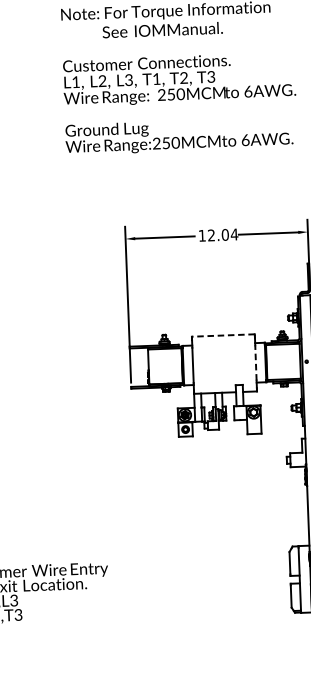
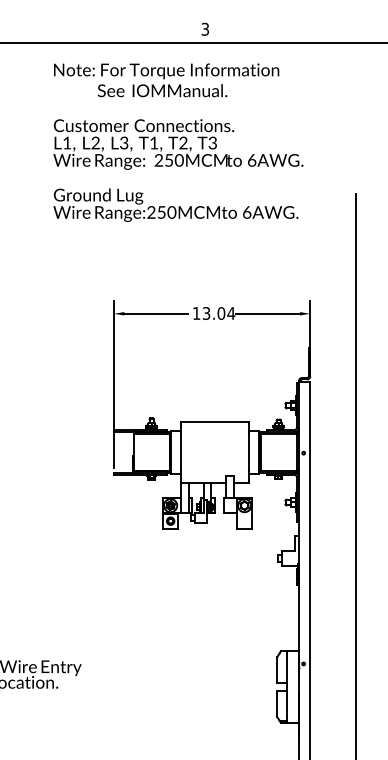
text: (211, 235) -> (206, 313), 12.04 -> 13.04
line: (223, 335) -> (215, 421), dashed -> solid
line: (256, 363) -> (249, 452), dashed -> solid

